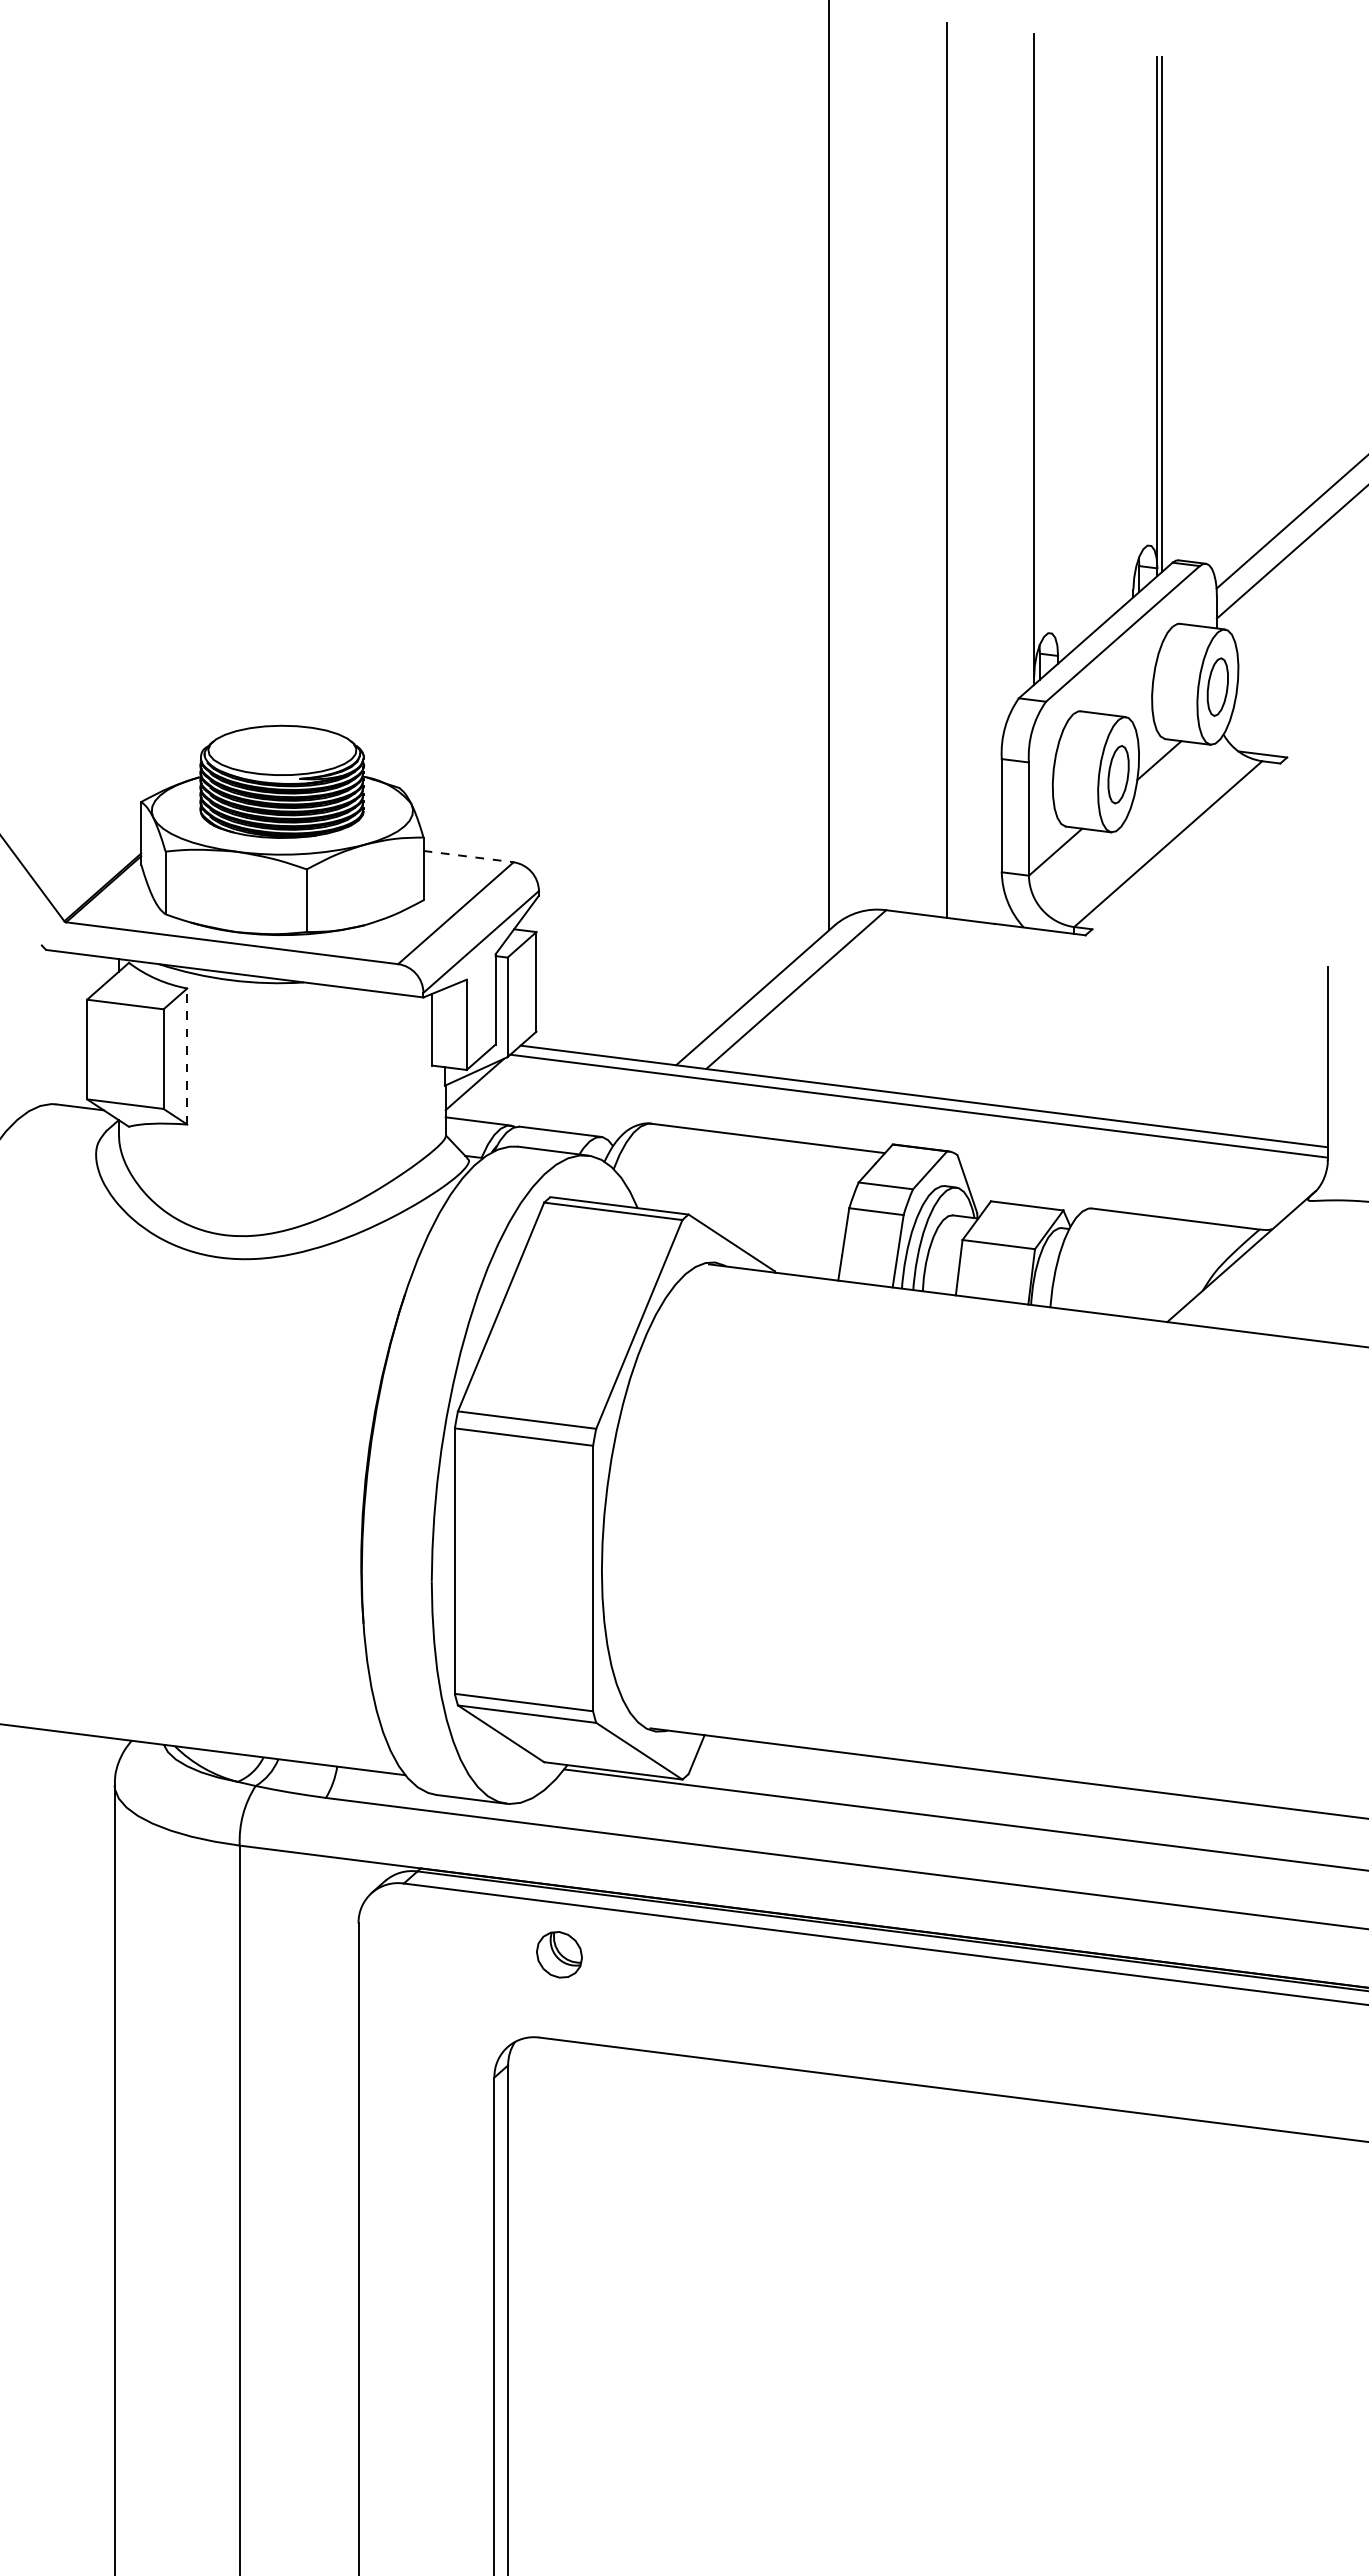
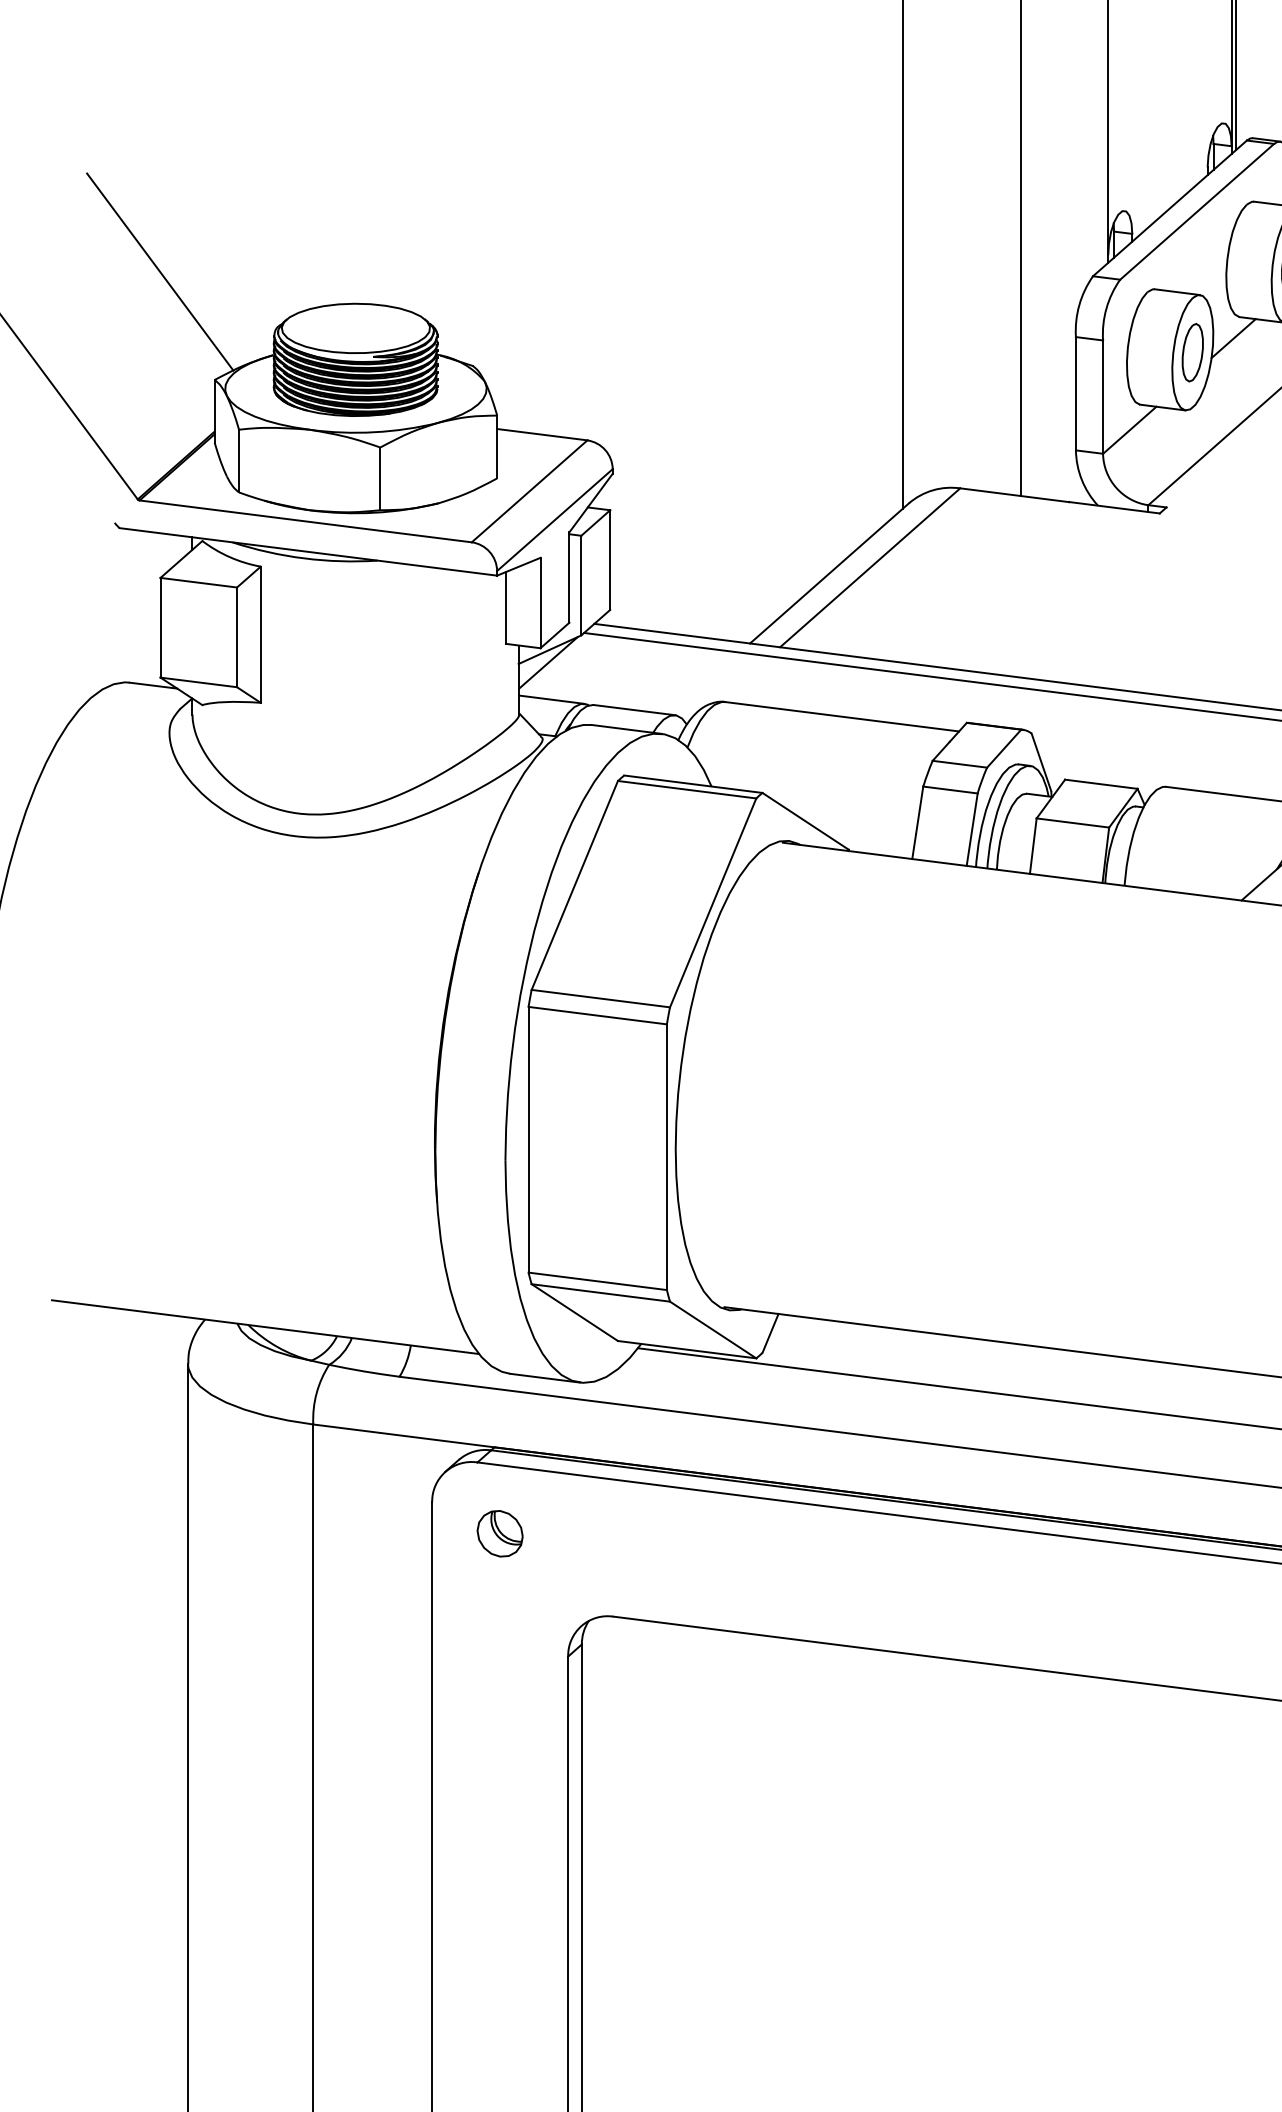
line: (86, 693) -> (159, 271), added
line: (469, 856) -> (543, 434), dashed -> solid
line: (187, 1056) -> (260, 634), dashed -> solid
part: (559, 1954) -> (500, 1533), moved

